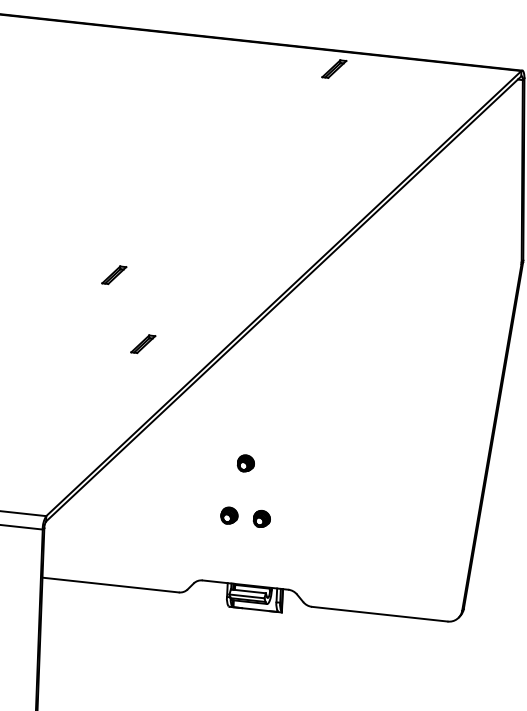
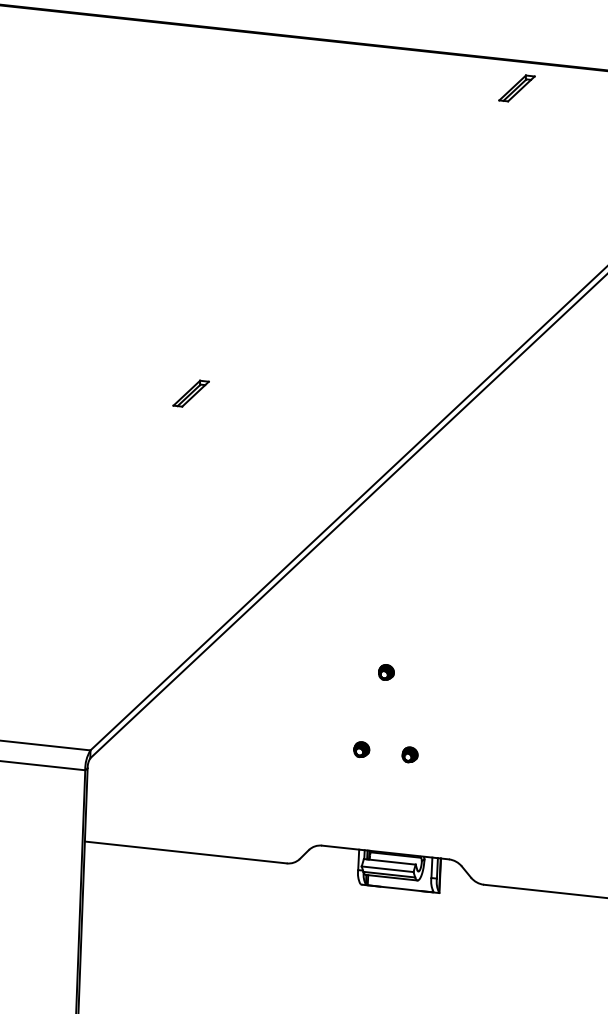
part: (143, 343) -> (234, 494), removed
part: (246, 463) -> (386, 672), size x0.62
part: (229, 515) -> (361, 749), size x0.62
part: (262, 519) -> (410, 755), size x0.62

